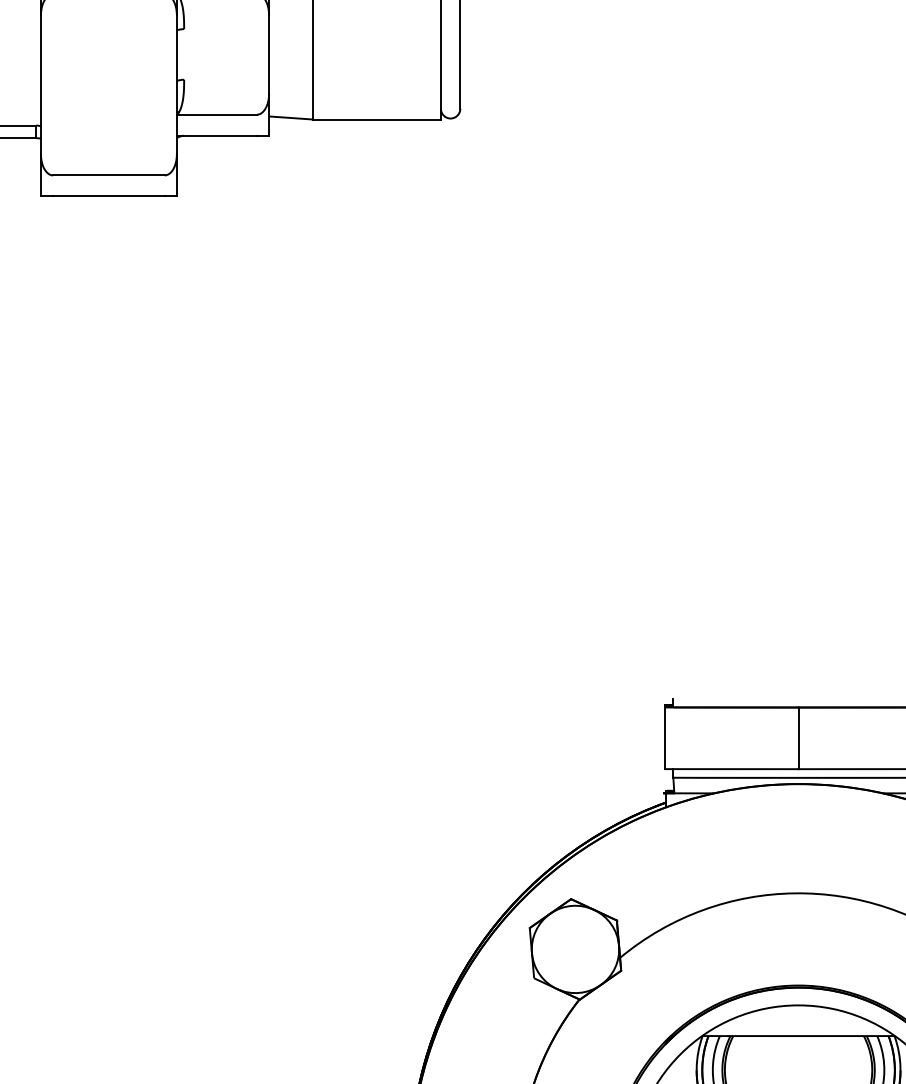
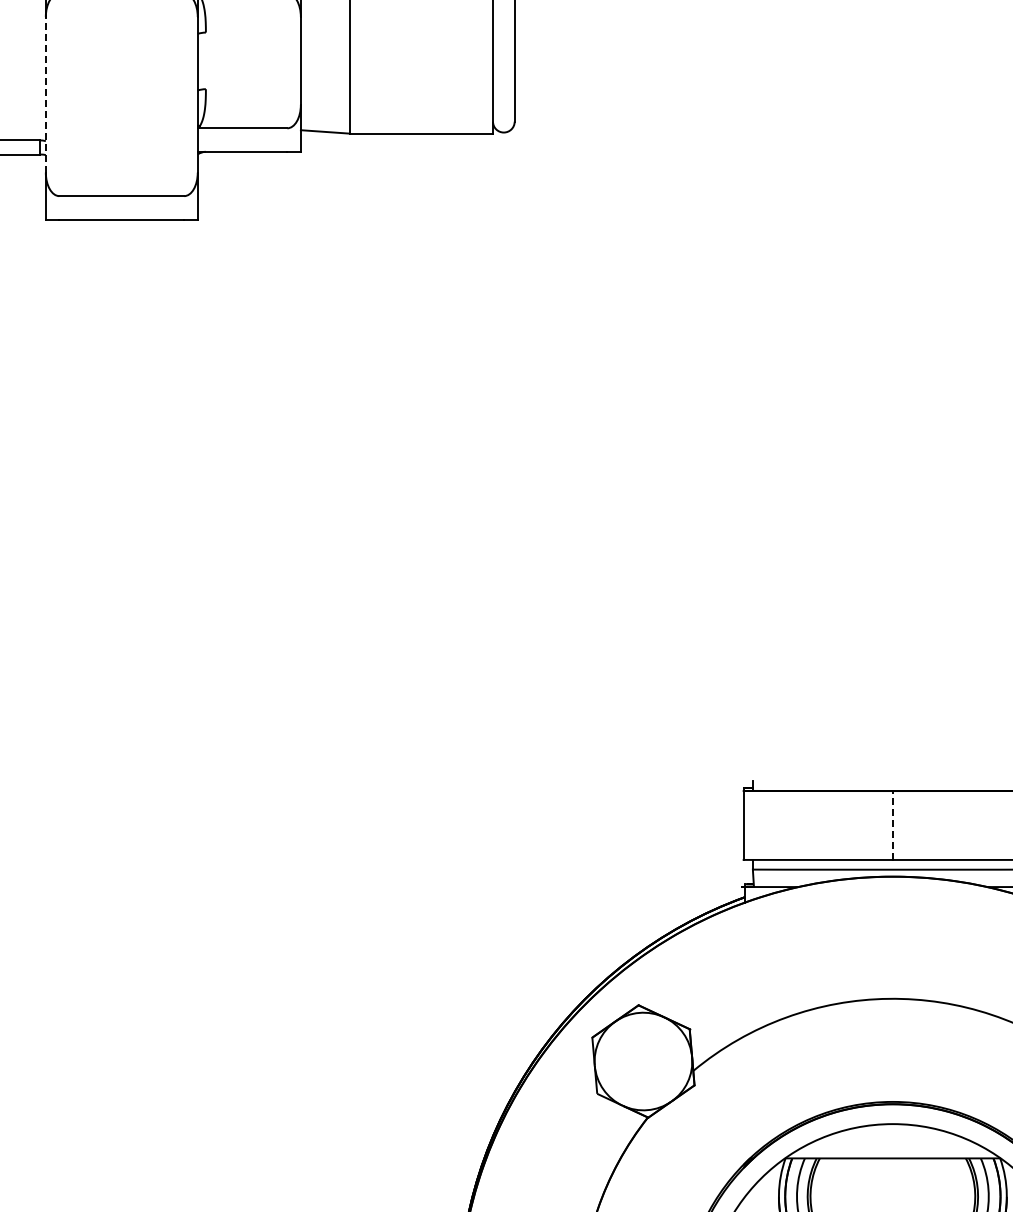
line: (40, 84) -> (45, 94), solid -> dashed
line: (798, 738) -> (892, 825), solid -> dashed

